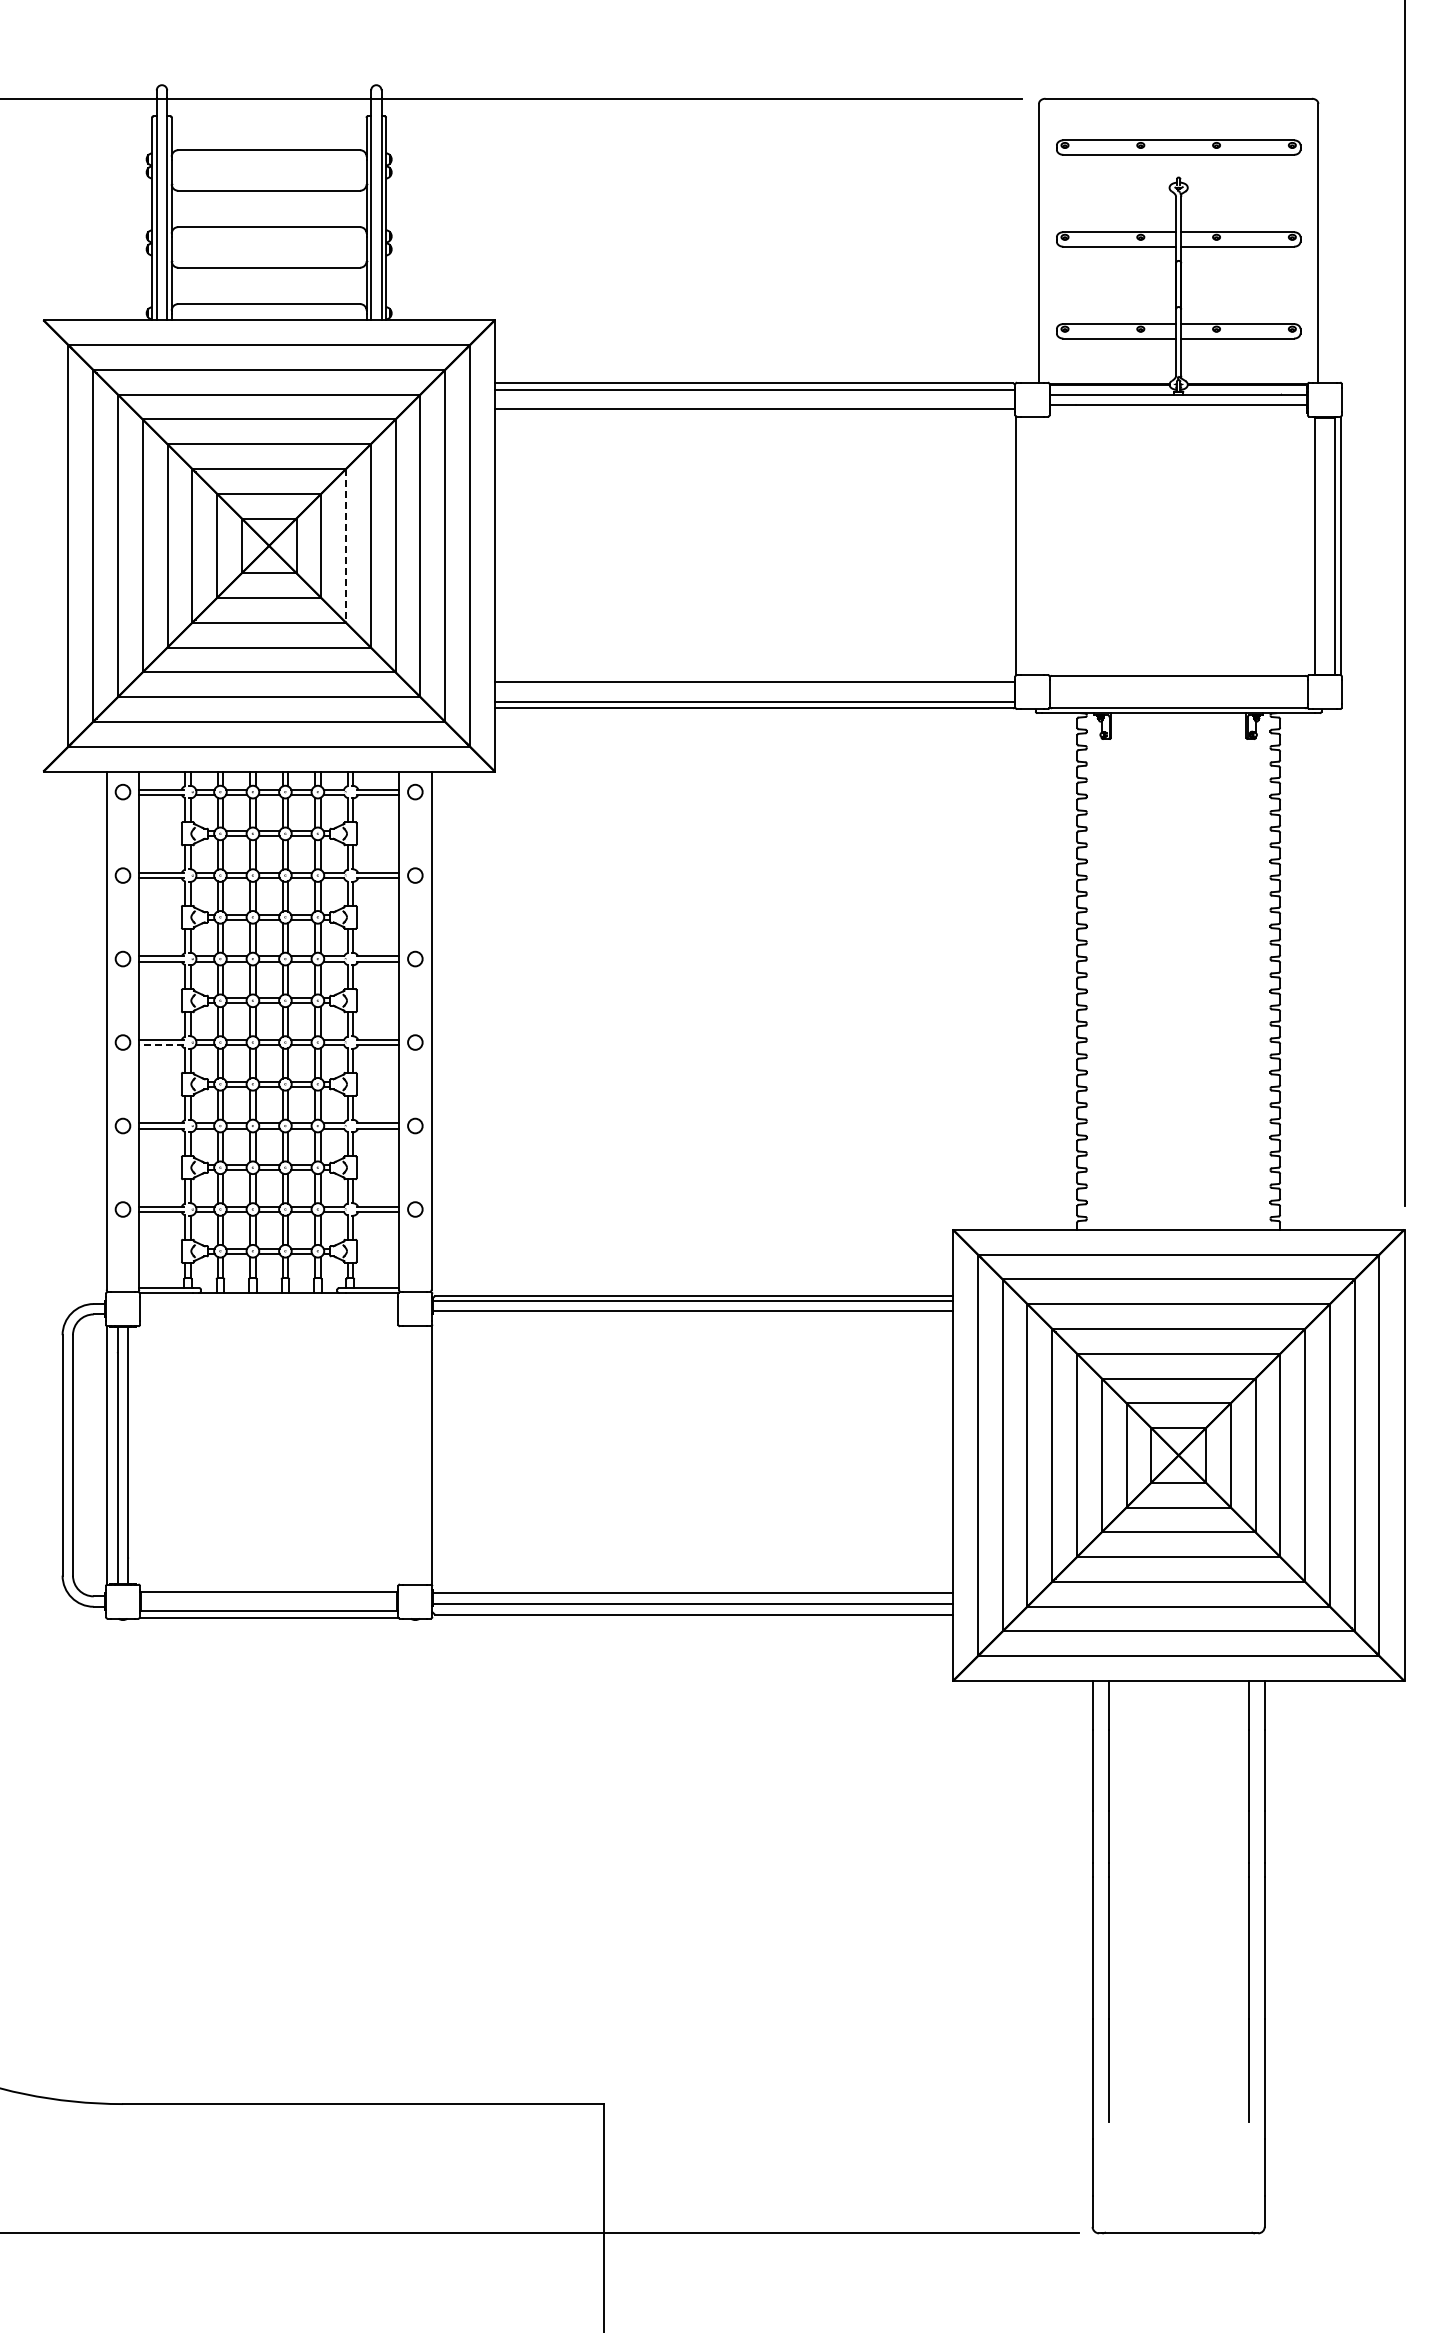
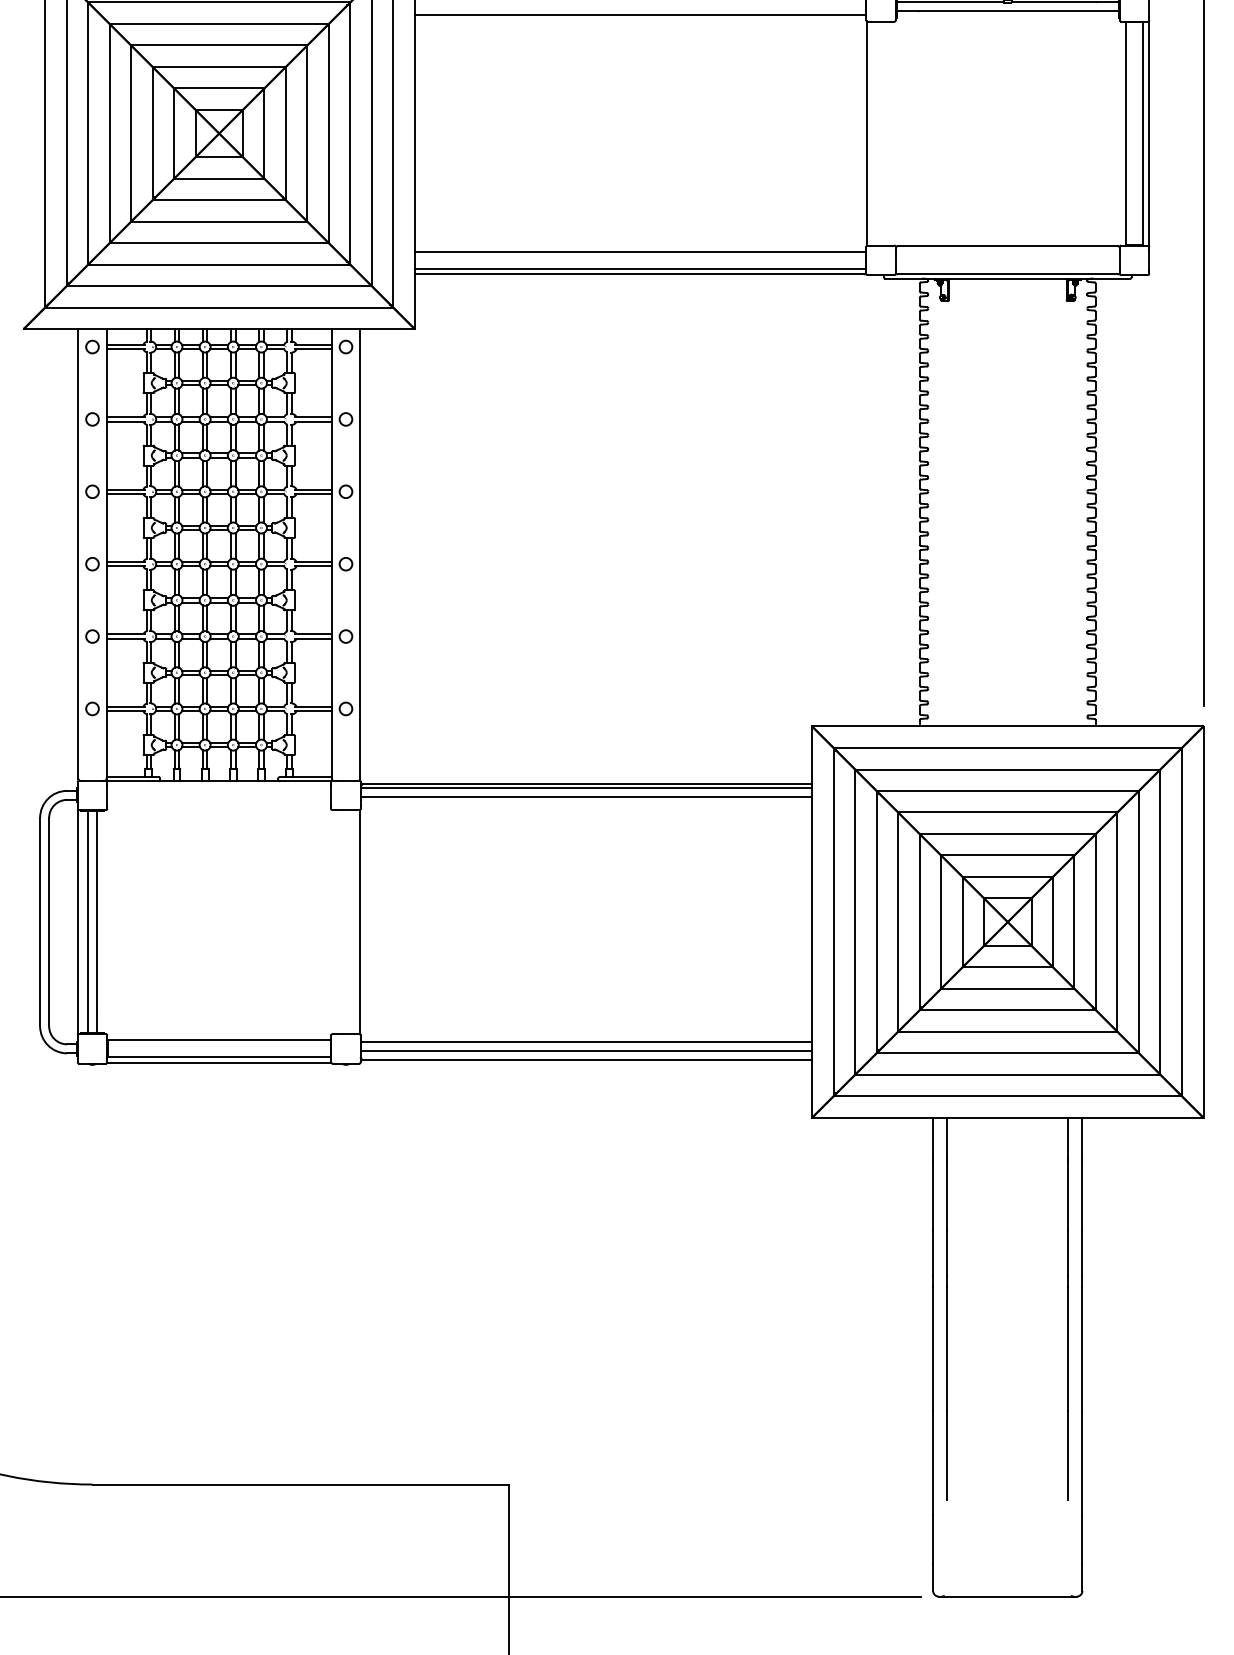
line: (346, 545) -> (286, 133), dashed -> solid
line: (161, 1045) -> (125, 566), dashed -> solid

